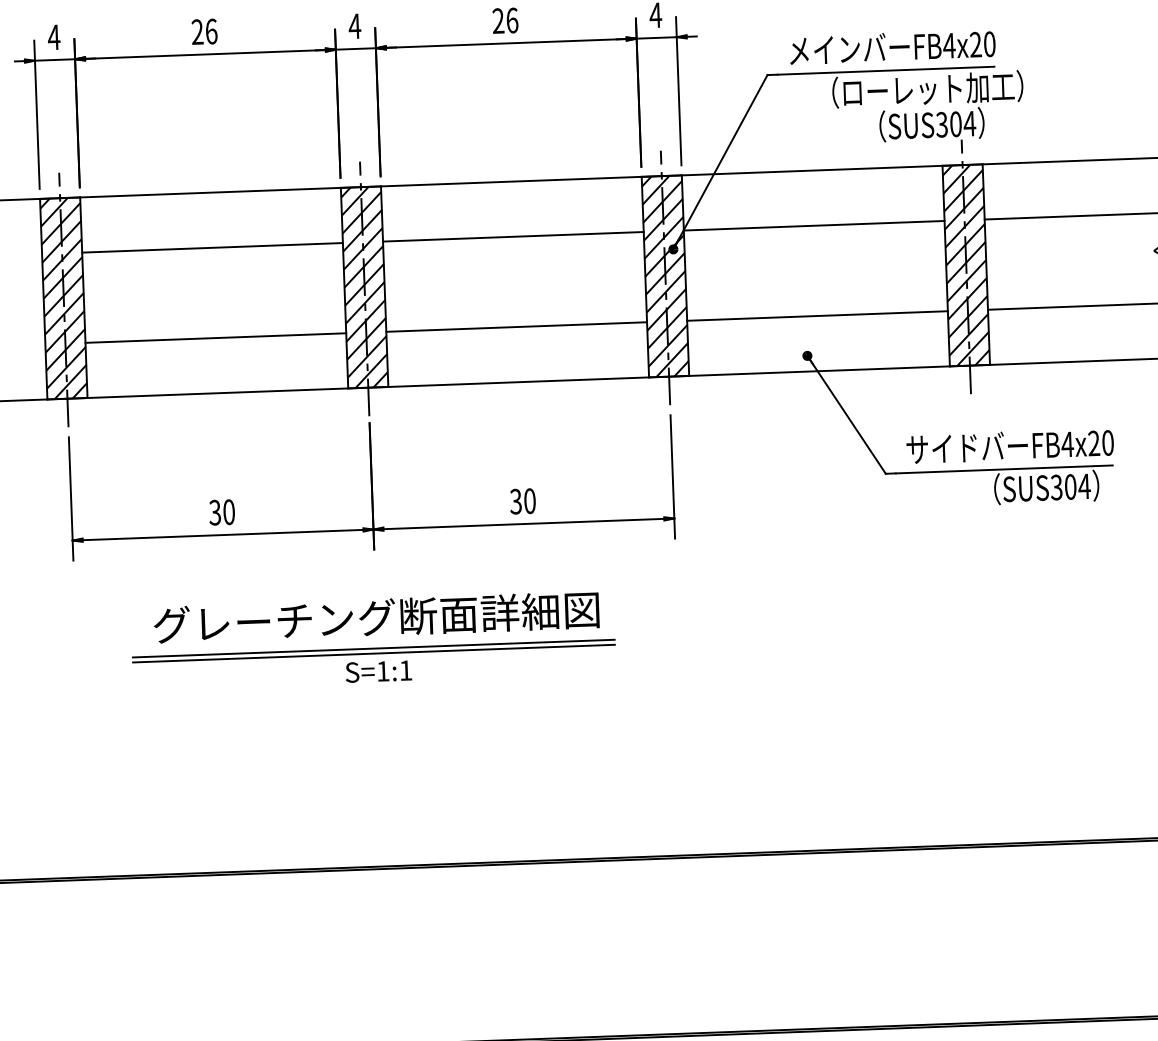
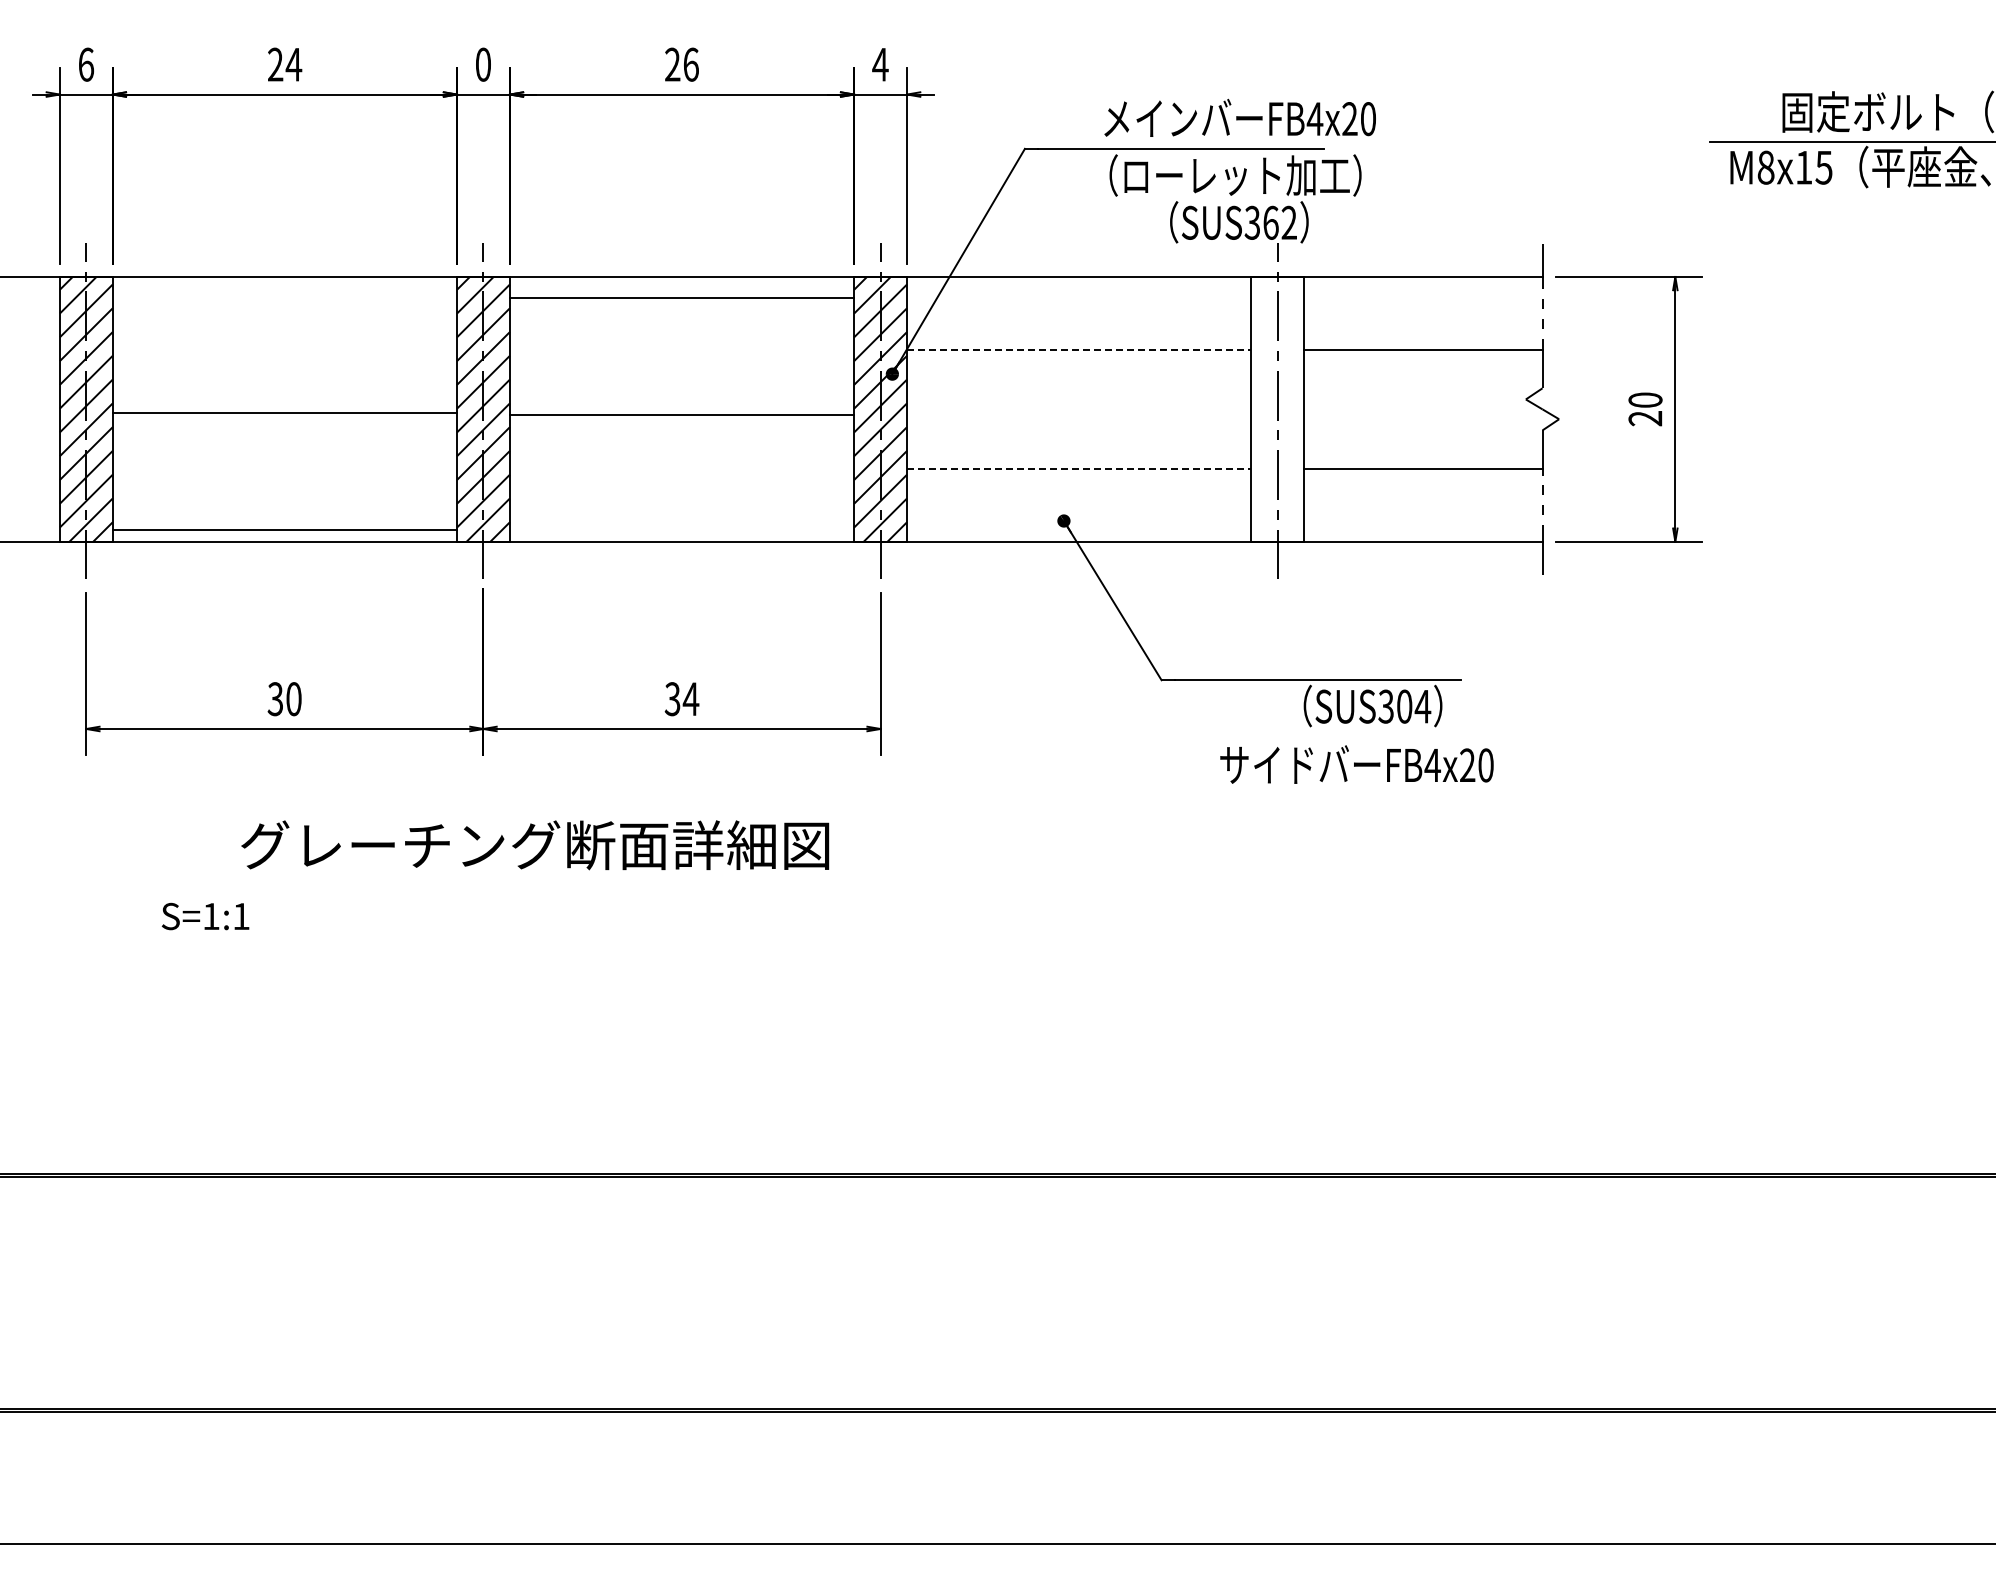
text: (355, 26) -> (483, 64), 4 -> 0
text: (211, 31) -> (293, 64), 26 -> 24
text: (53, 37) -> (85, 64), 4 -> 6
text: (892, 46) -> (1239, 117), moved
text: (963, 123) -> (1280, 222), SUS304 -> SUS362
line: (814, 225) -> (1079, 349), solid -> dashed
line: (512, 236) -> (681, 297), moved
line: (212, 247) -> (284, 412), moved
hatch: (966, 264) -> (1277, 408), removed
line: (817, 315) -> (1079, 468), solid -> dashed
line: (516, 326) -> (681, 414), moved
line: (215, 337) -> (284, 529), moved
text: (1009, 445) -> (1356, 764), moved
text: (529, 501) -> (690, 699), 30 -> 34
text: (376, 617) -> (535, 845), moved
line: (374, 648) -> (478, 885), removed
line: (374, 653) -> (478, 892), removed
text: (378, 671) -> (205, 916), moved

